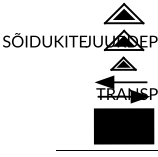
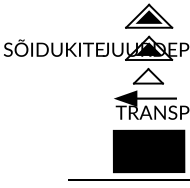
fill: (123, 63) -> (148, 76), removed
fill: (123, 96) -> (148, 115), removed

